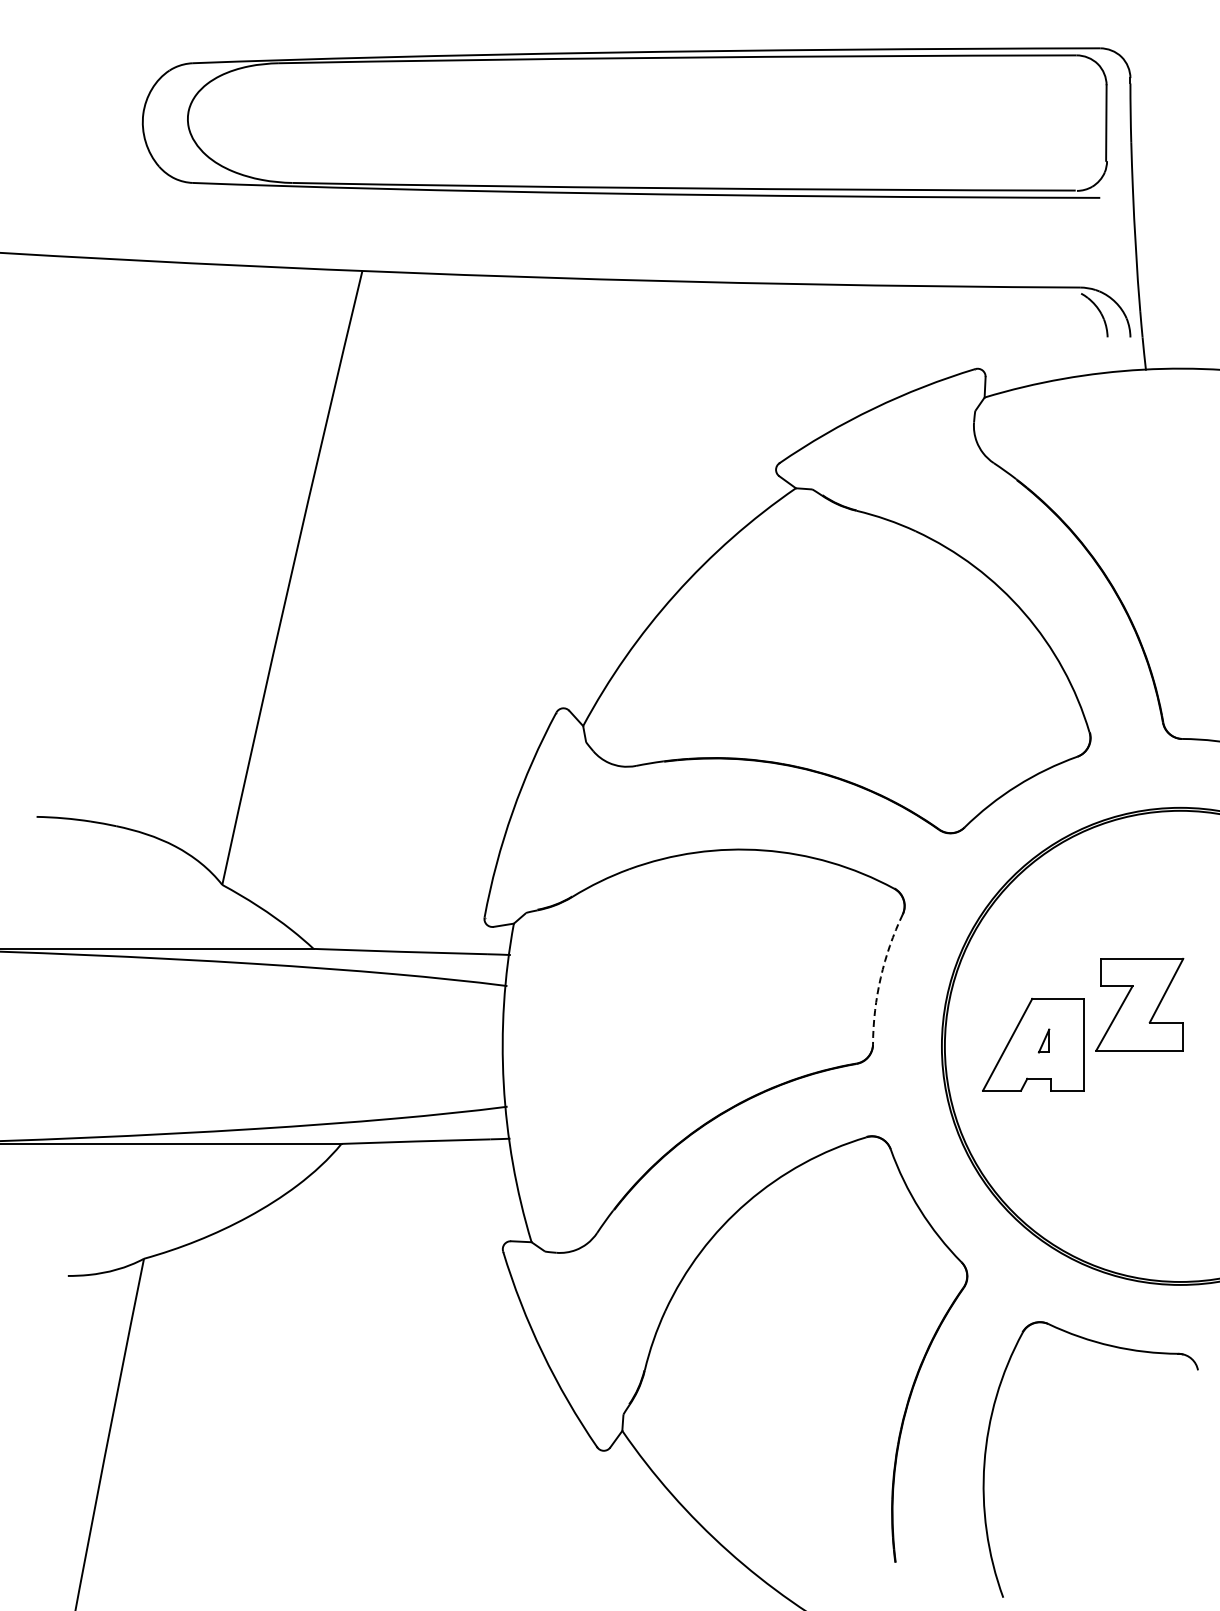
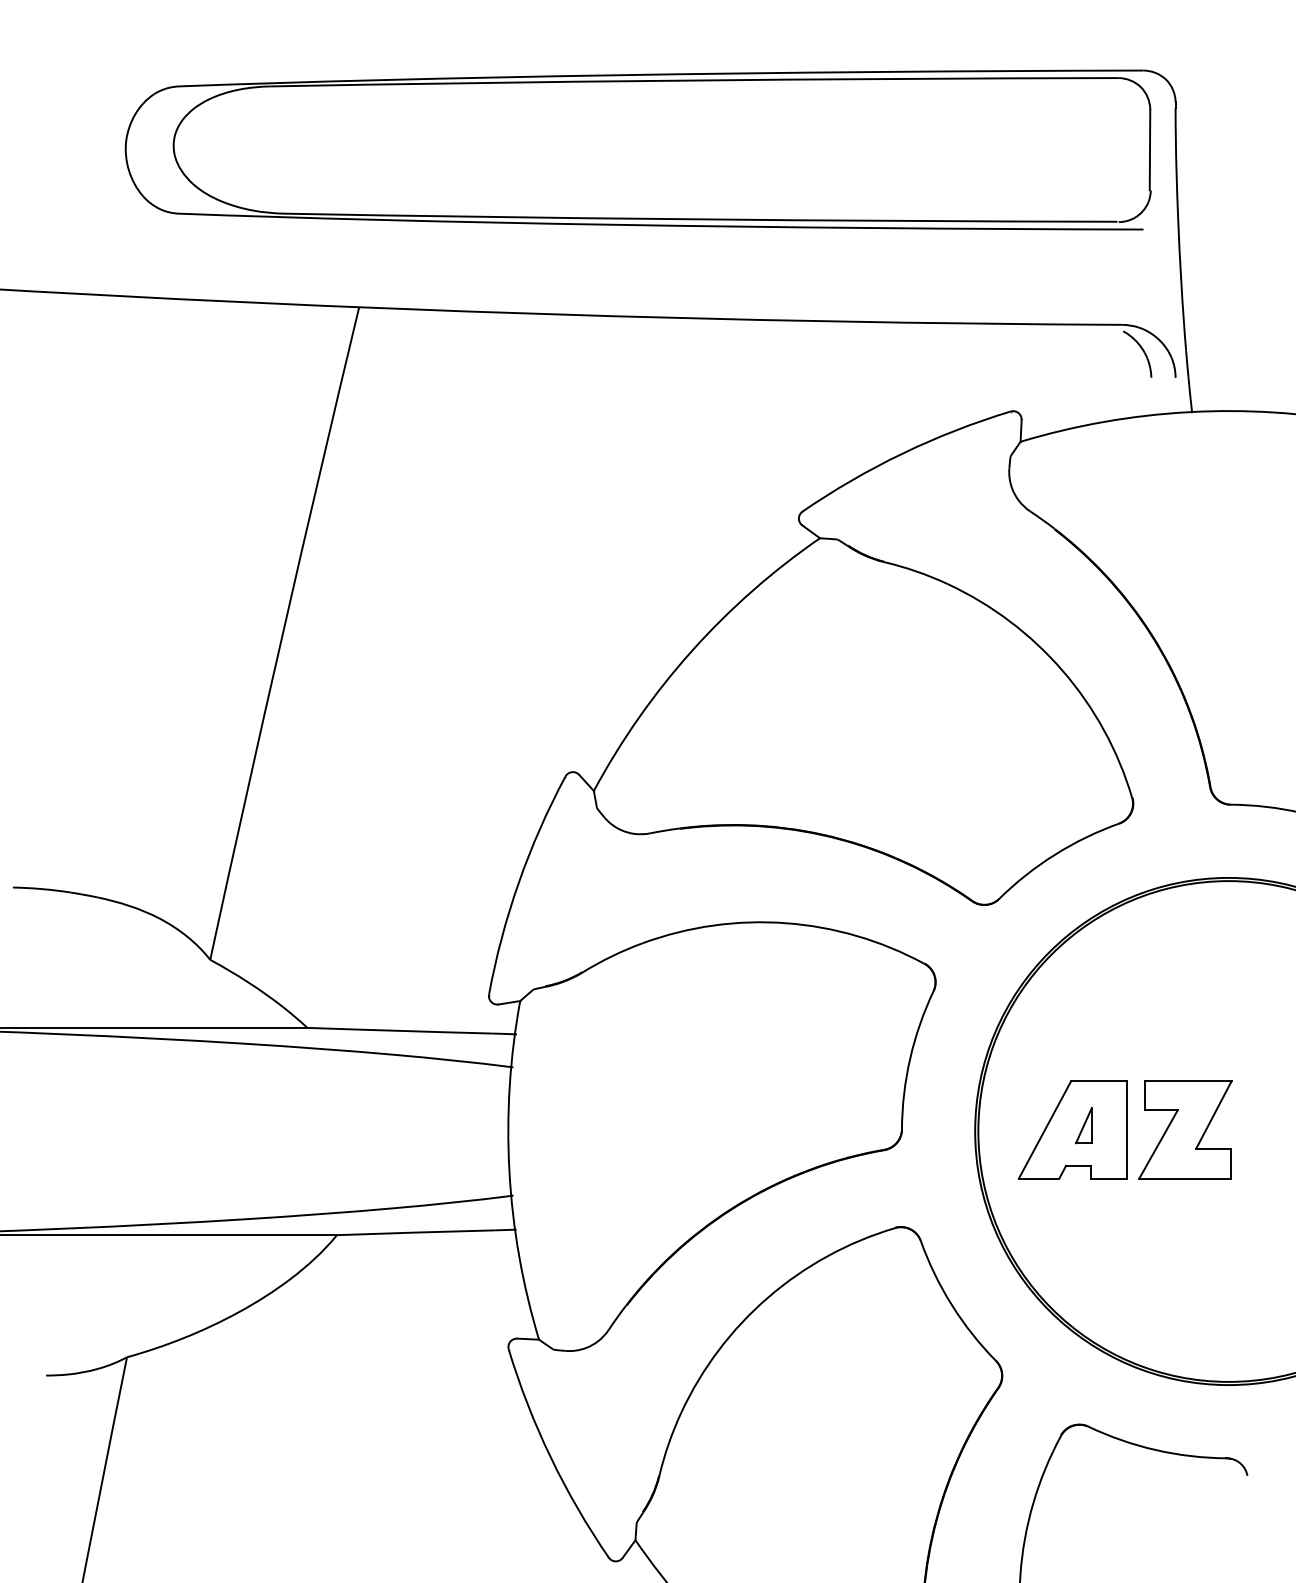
arc: (880, 977) -> (909, 1058), dashed -> solid
part: (1139, 1004) -> (1185, 1129), moved
part: (1043, 1040) -> (1083, 1125), size x1.43

